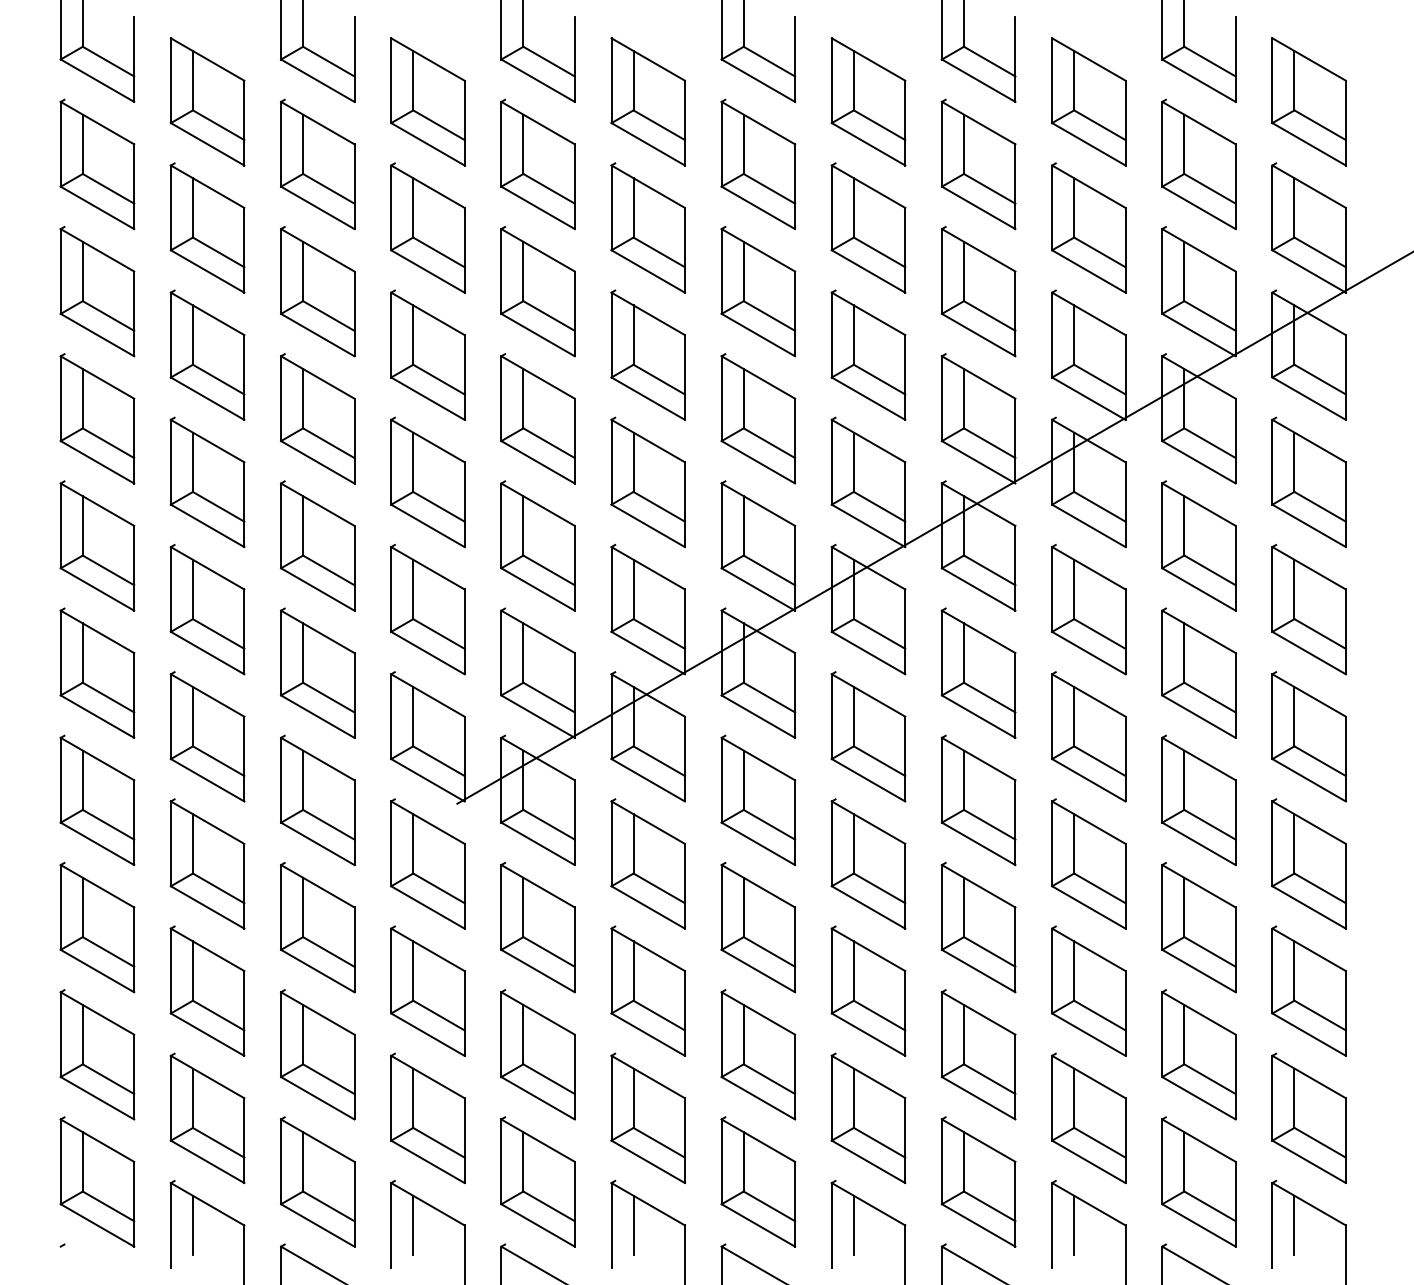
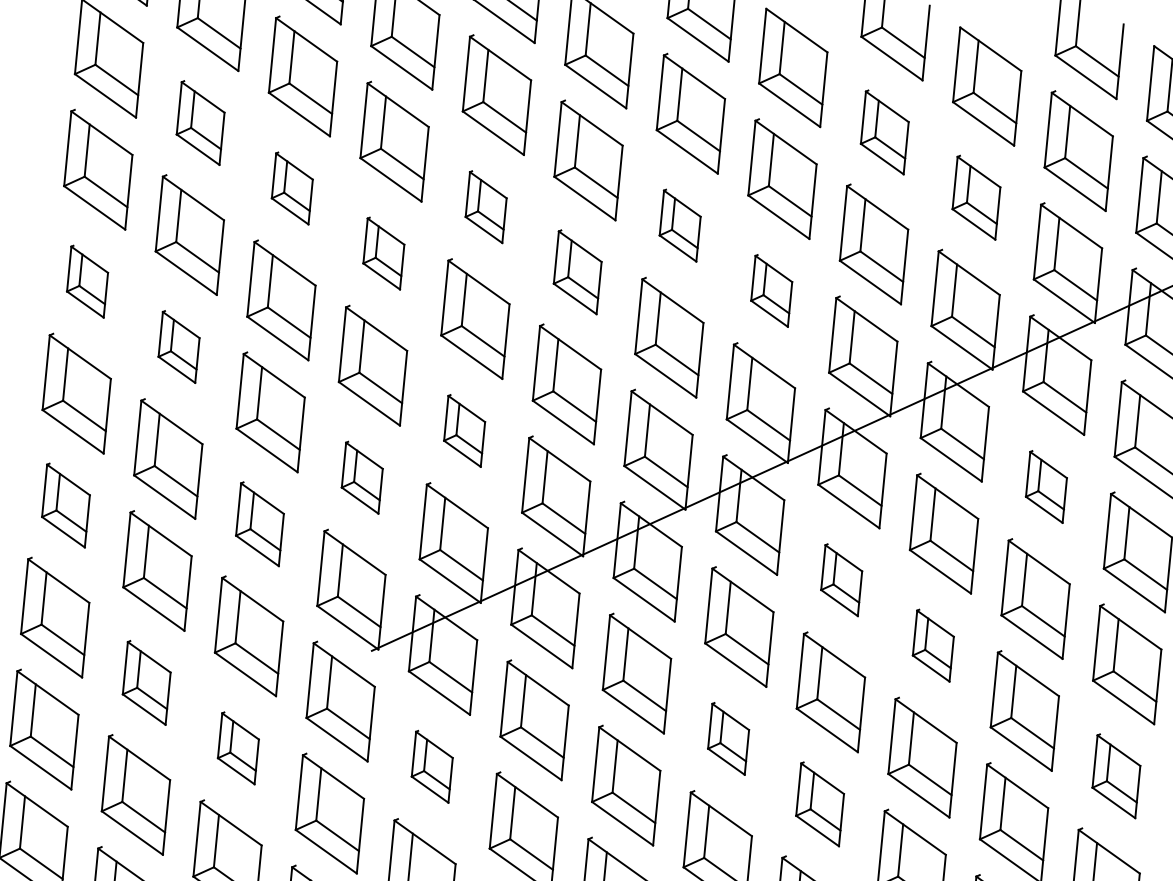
part: (978, 164) -> (884, 132), size x0.7
part: (207, 227) -> (200, 122), size x0.7
part: (1088, 227) -> (976, 197), size x0.7
part: (317, 291) -> (292, 188), size x0.6
part: (537, 291) -> (485, 206), size x0.6
part: (758, 291) -> (680, 225), size x0.6
part: (427, 354) -> (383, 252), size x0.6
part: (647, 354) -> (577, 271), size x0.7
part: (868, 354) -> (771, 290), size x0.6
part: (97, 418) -> (87, 281), size x0.6
part: (207, 482) -> (179, 346), size x0.6
part: (537, 545) -> (464, 430), size x0.6
part: (1198, 545) -> (1046, 486), size x0.6
part: (427, 609) -> (361, 477), size x0.6
part: (97, 672) -> (66, 504), size x0.7
part: (317, 672) -> (259, 523), size x0.7
part: (978, 672) -> (841, 579), size x0.6
part: (1088, 736) -> (933, 645), size x0.6
part: (207, 863) -> (146, 682), size x0.7
part: (868, 863) -> (728, 738), size x0.6
part: (1308, 863) -> (1116, 775), size x0.7
part: (317, 927) -> (238, 748), size x0.6
part: (537, 927) -> (431, 766), size x0.6
part: (978, 927) -> (820, 804), size x0.7

